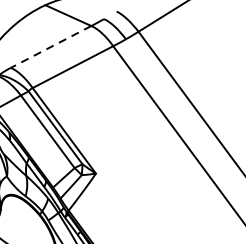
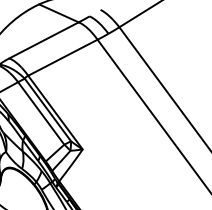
line: (50, 47) -> (43, 40), dashed -> solid

